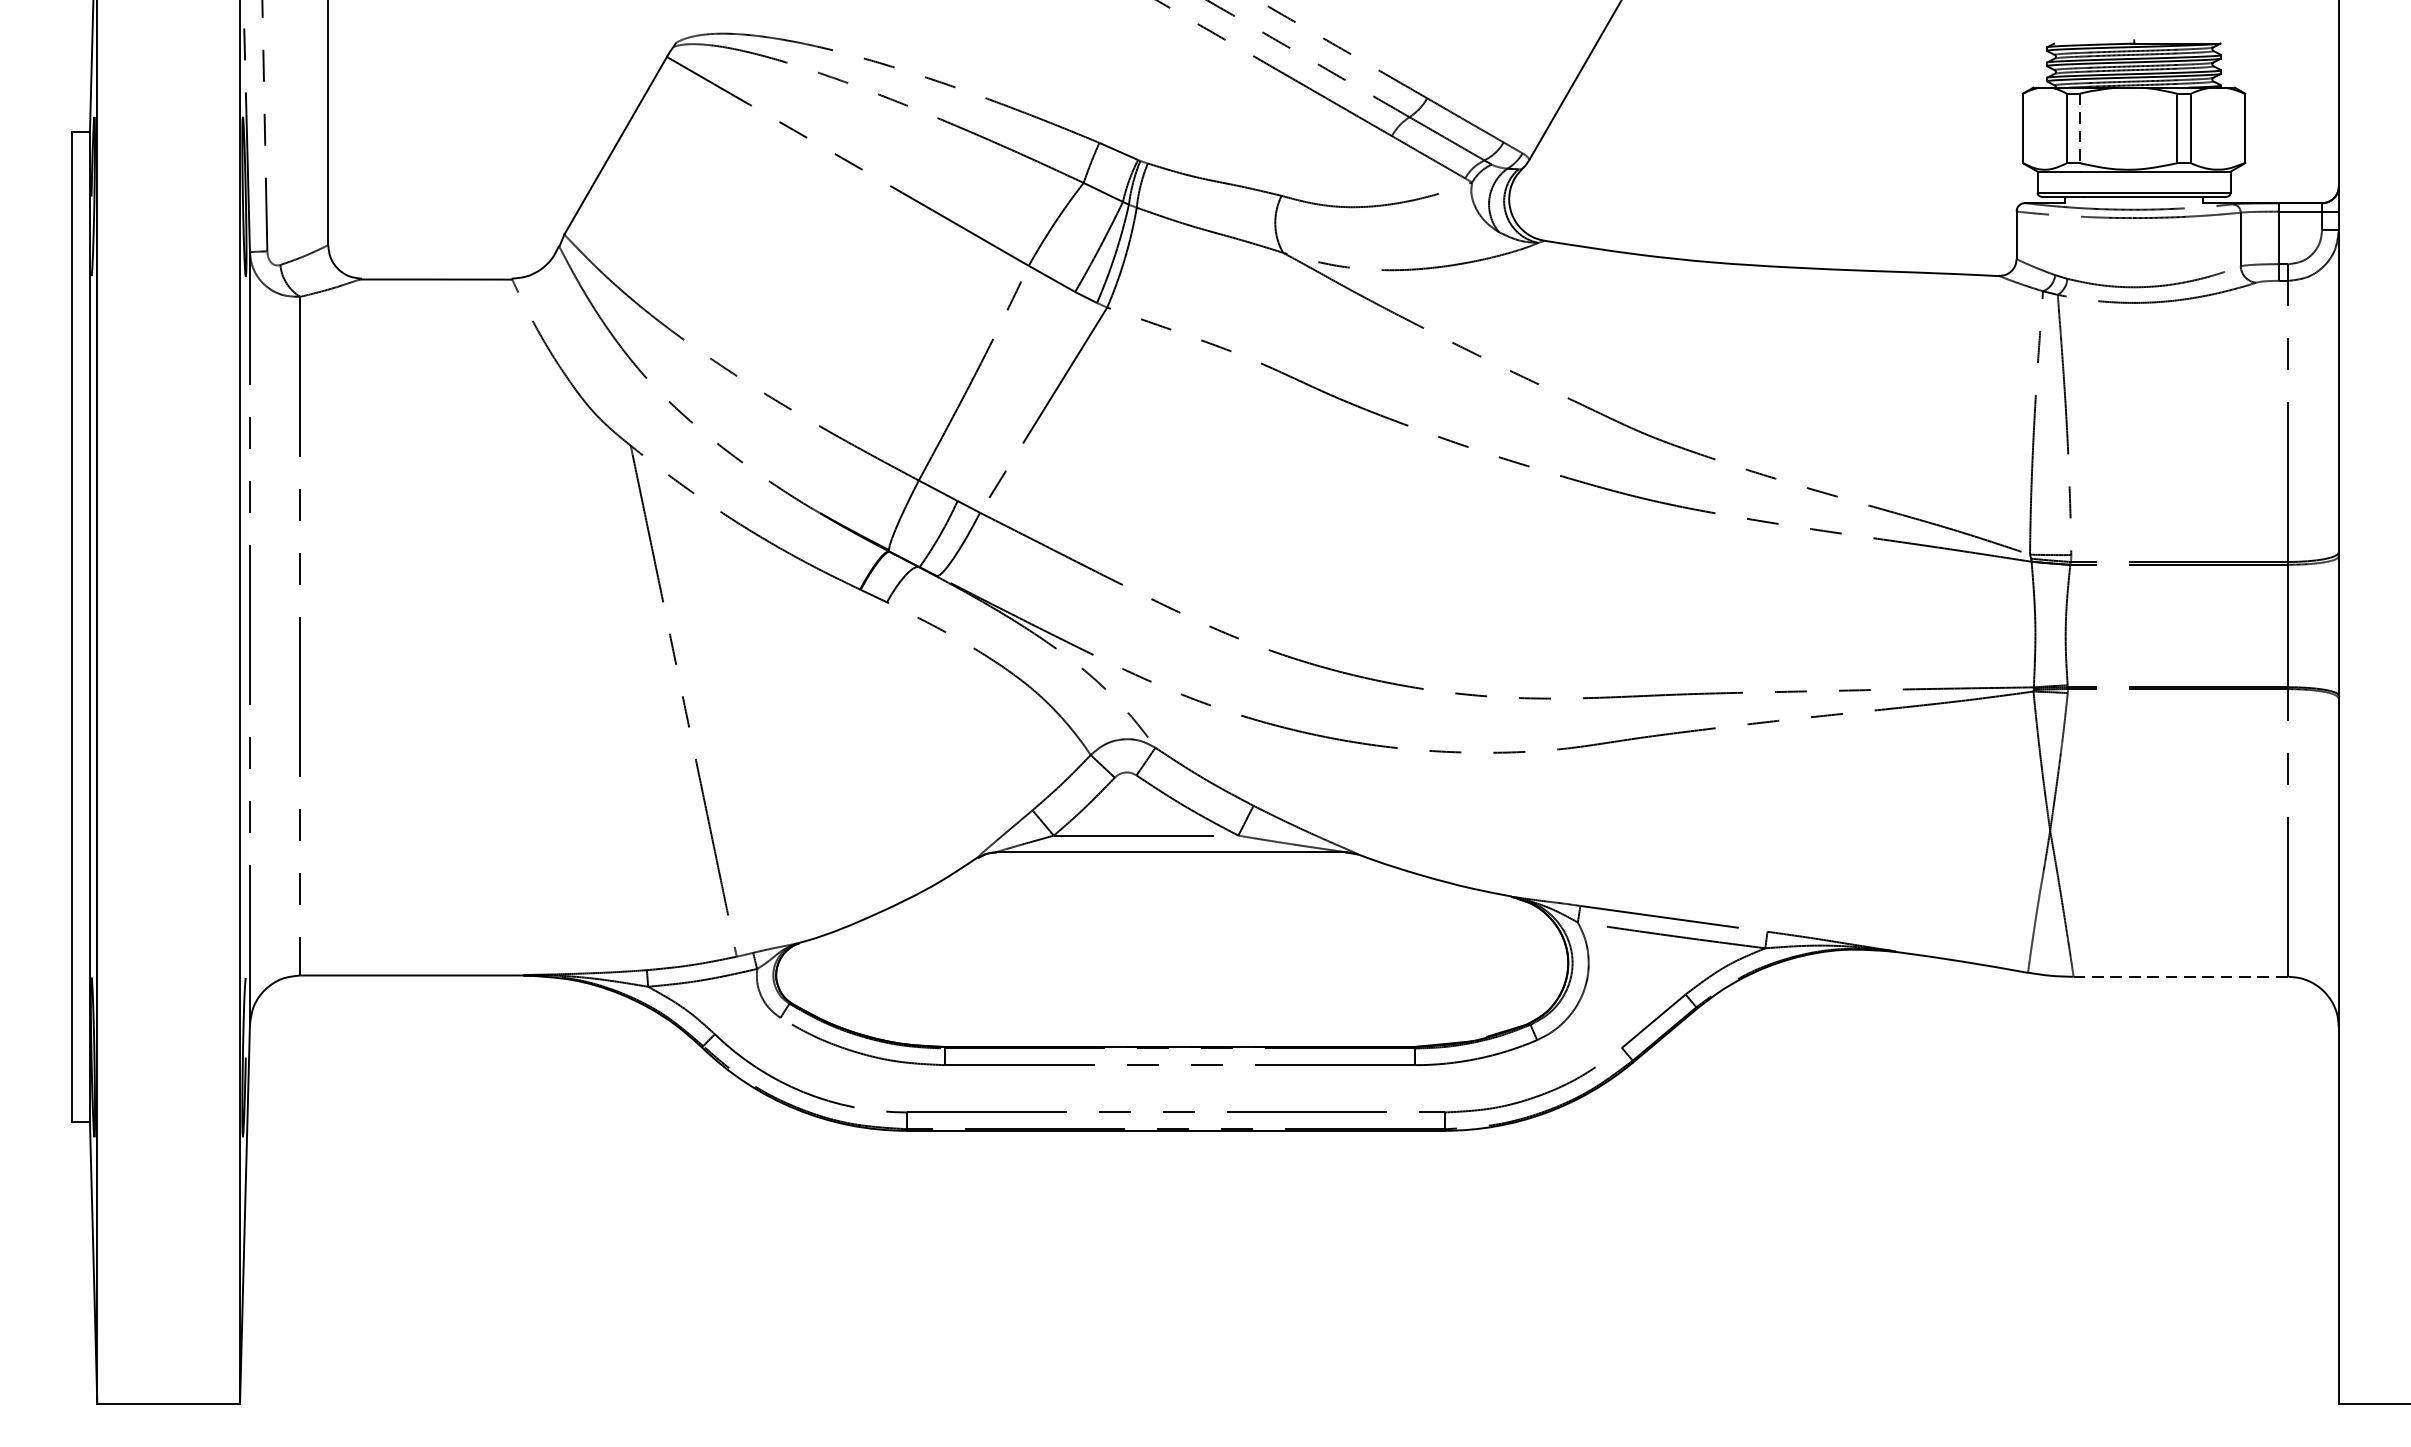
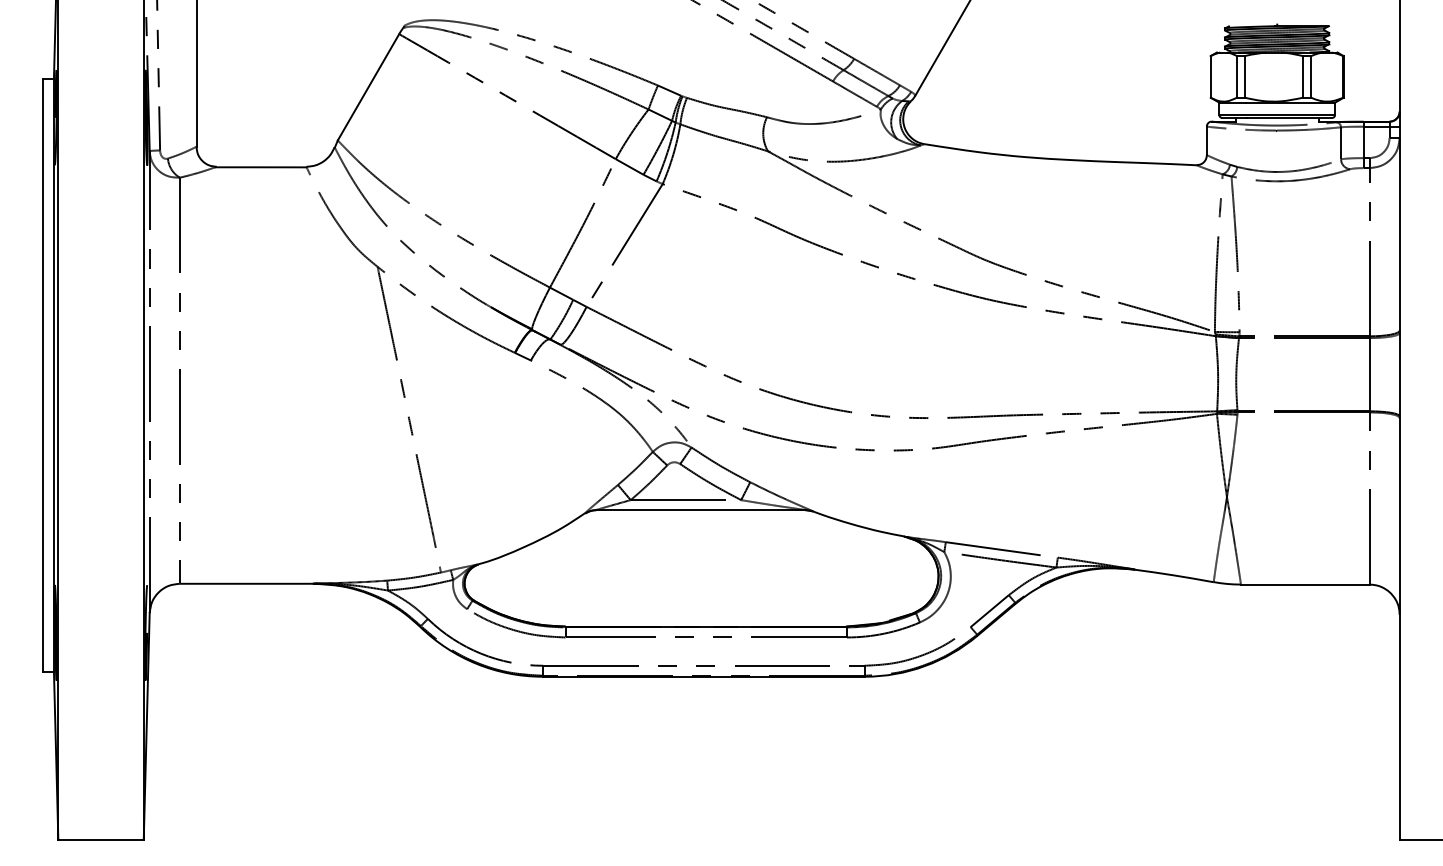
line: (2079, 127) -> (1244, 76), dashed -> solid
line: (2181, 976) -> (1305, 584), dashed -> solid

